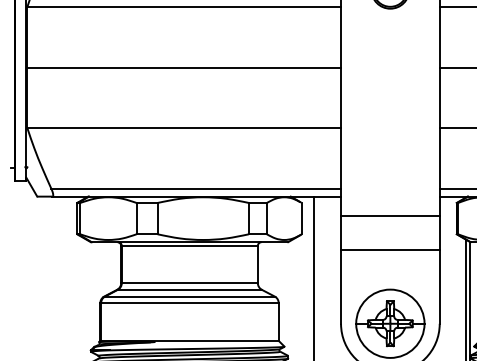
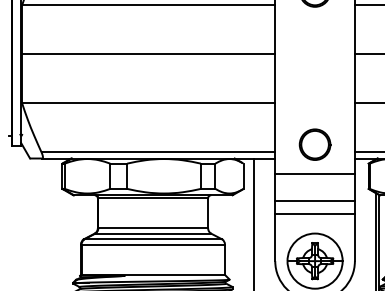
part: (390, 179) -> (315, 144), added
line: (390, 264) -> (315, 213), added

